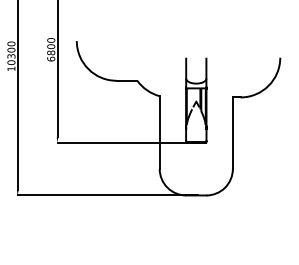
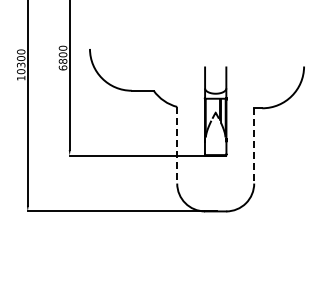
line: (159, 132) -> (177, 145), solid -> dashed
line: (233, 132) -> (254, 145), solid -> dashed

